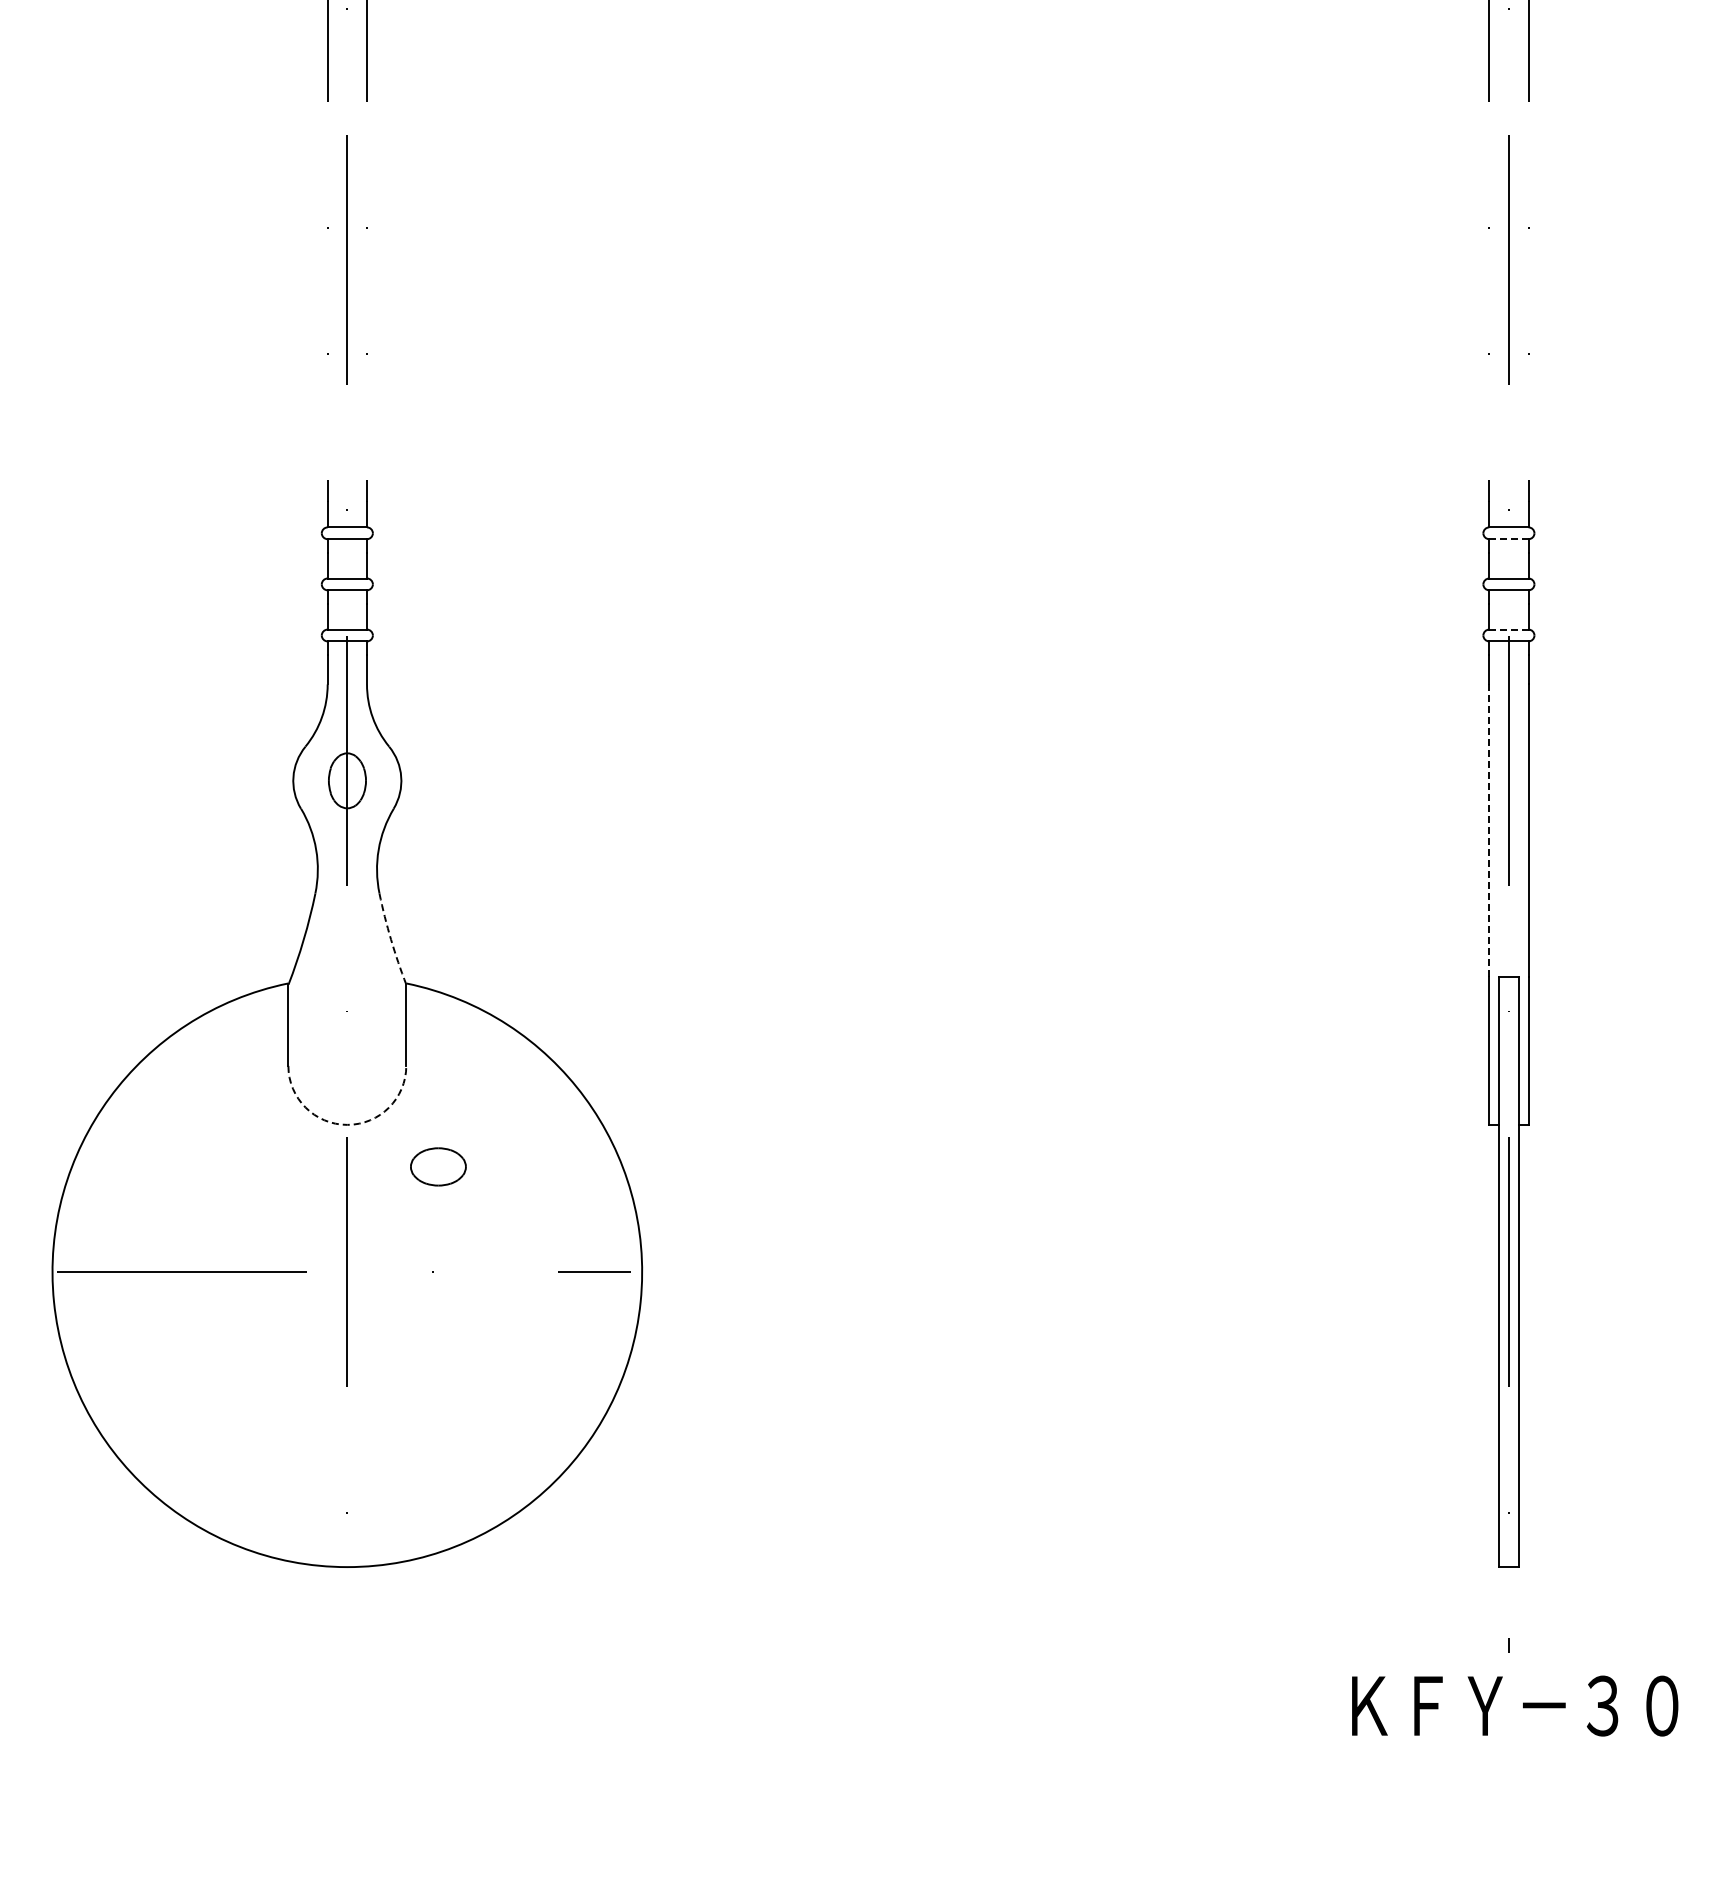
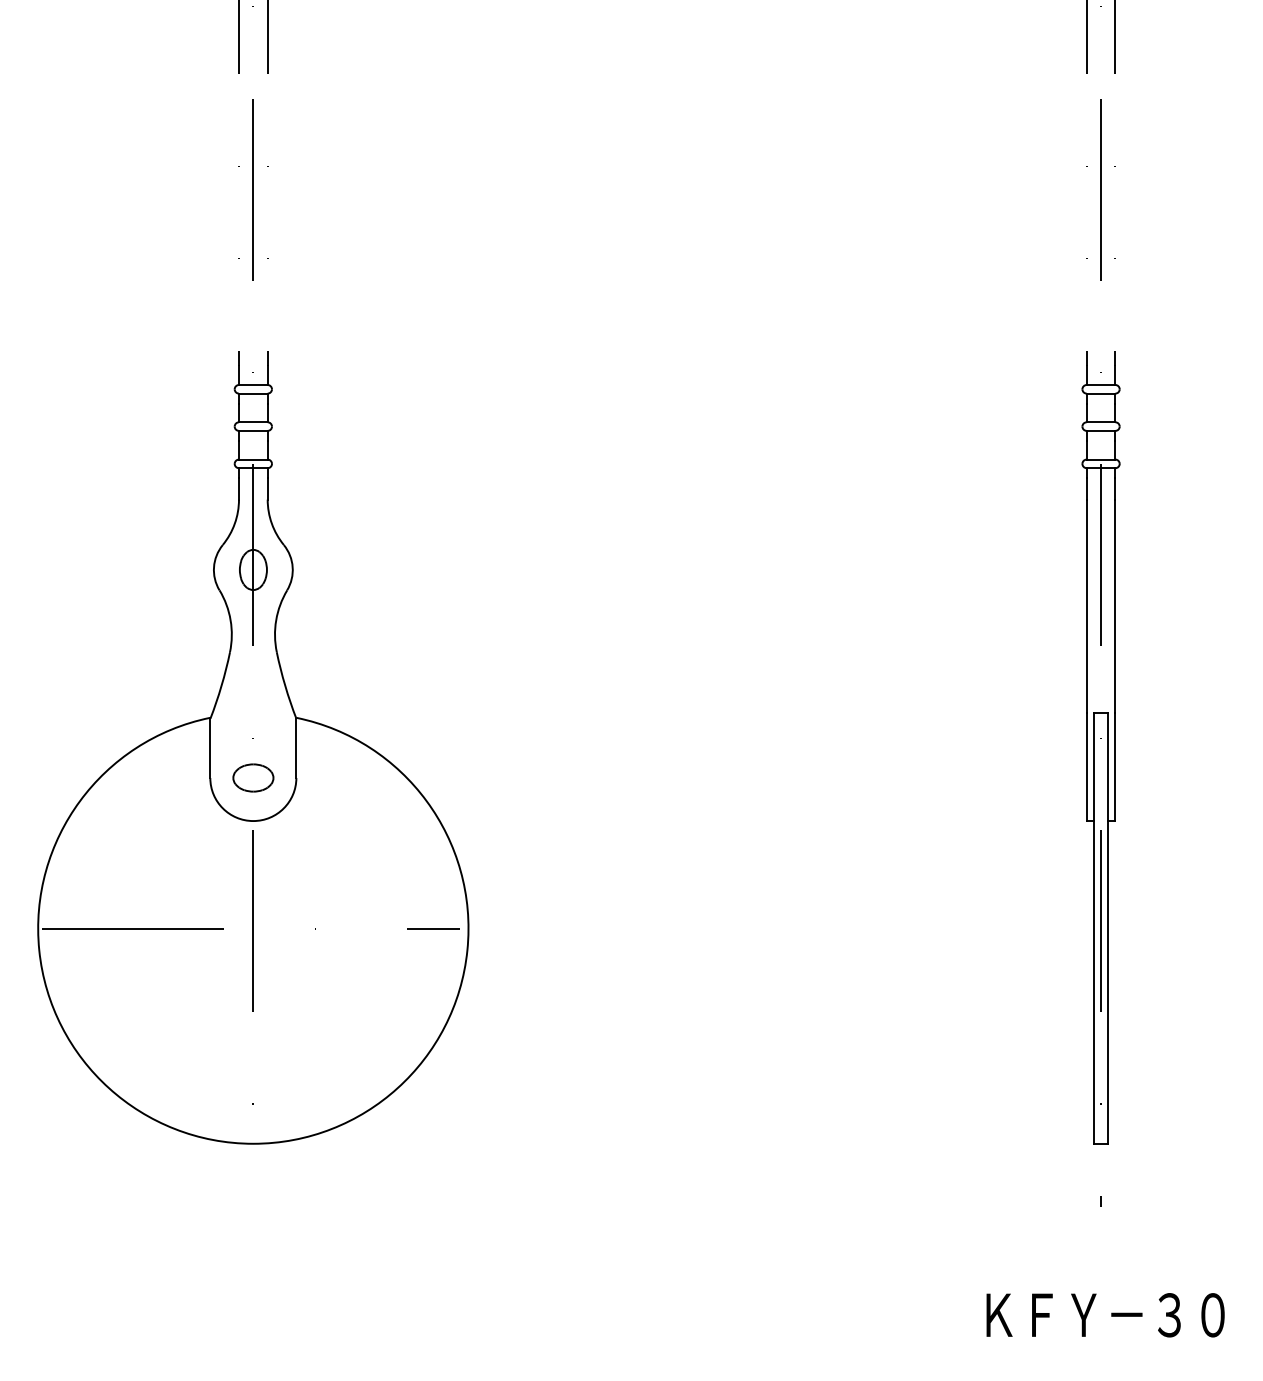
line: (1508, 539) -> (1100, 393), dashed -> solid
line: (1508, 629) -> (1100, 459), dashed -> solid
line: (1489, 830) -> (1086, 606), dashed -> solid
arc: (391, 939) -> (285, 685), dashed -> solid
arc: (347, 1124) -> (253, 820), dashed -> solid
part: (438, 1166) -> (253, 777), moved
text: (1515, 1705) -> (1105, 1314), moved

